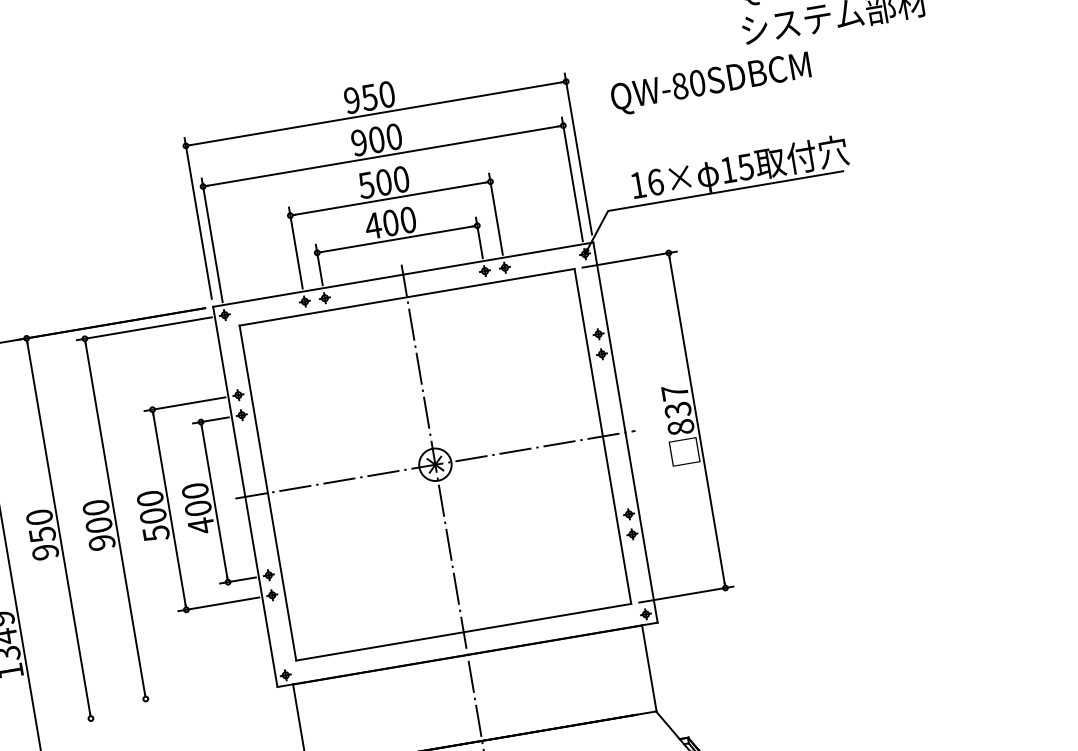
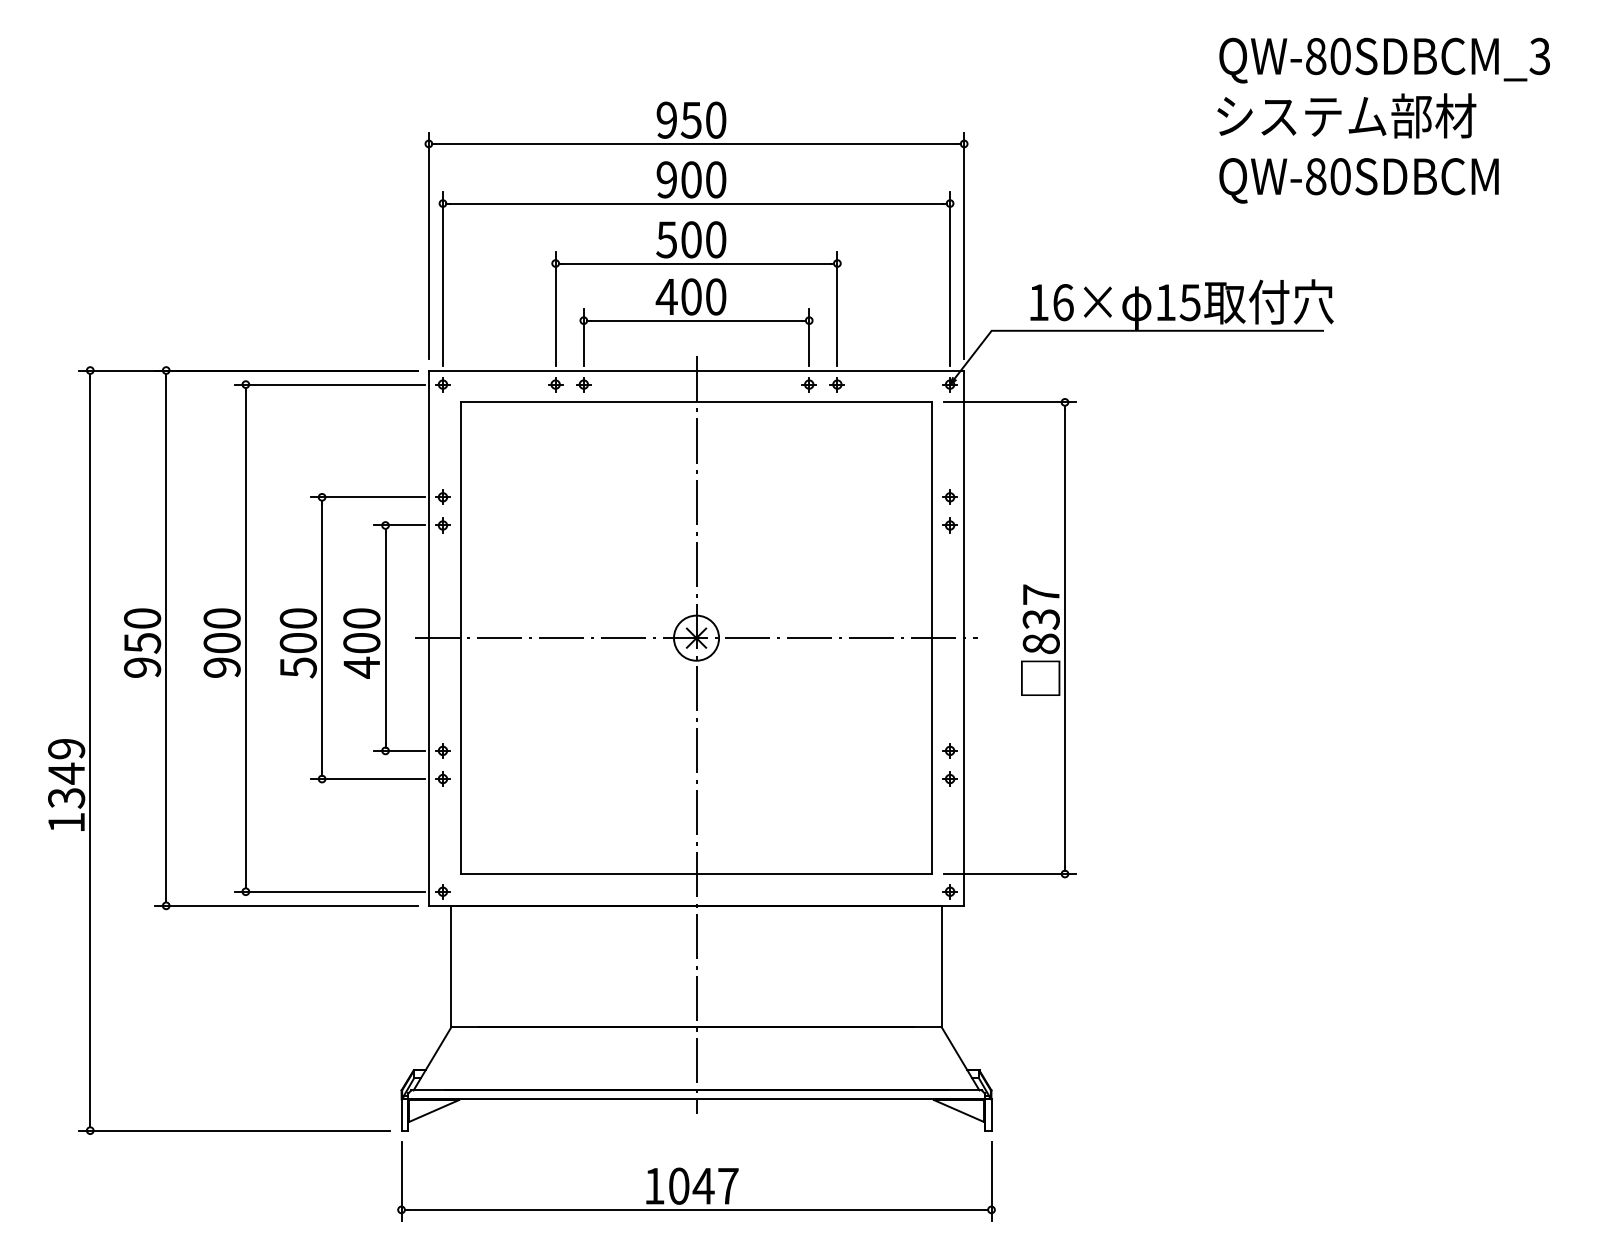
text: (710, 83) -> (1358, 180), moved
line: (205, 688) -> (329, 891), added
line: (175, 703) -> (285, 905), added

